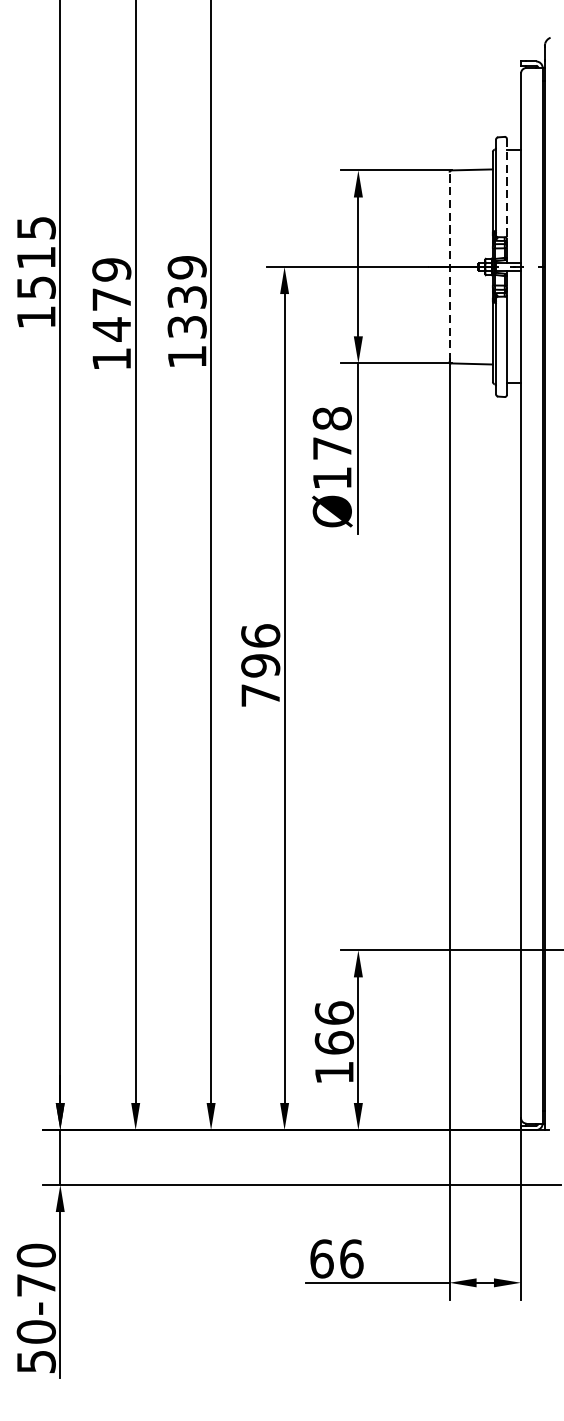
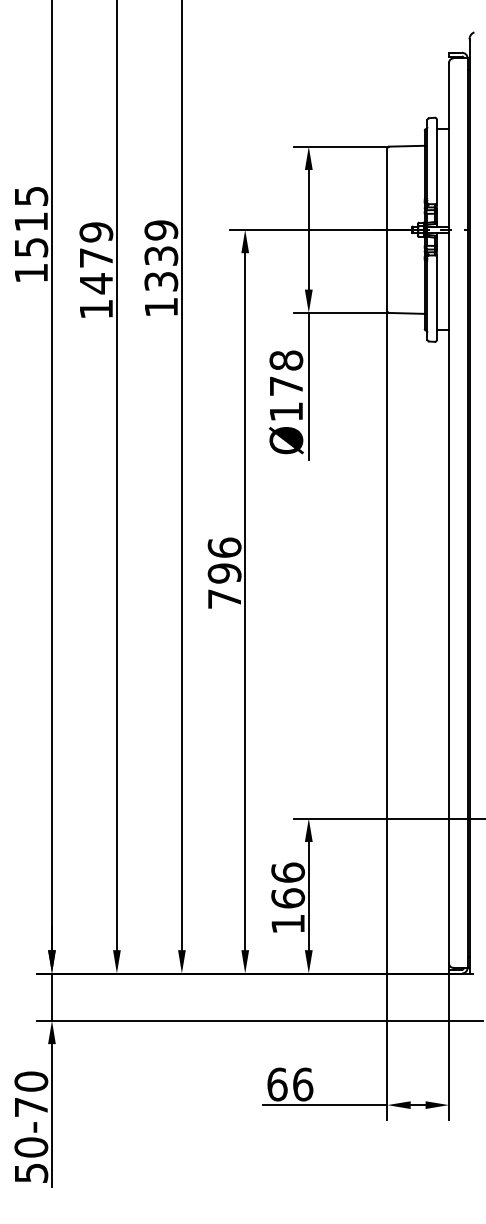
line: (506, 188) -> (436, 162), dashed -> solid
line: (449, 266) -> (387, 229), dashed -> solid

